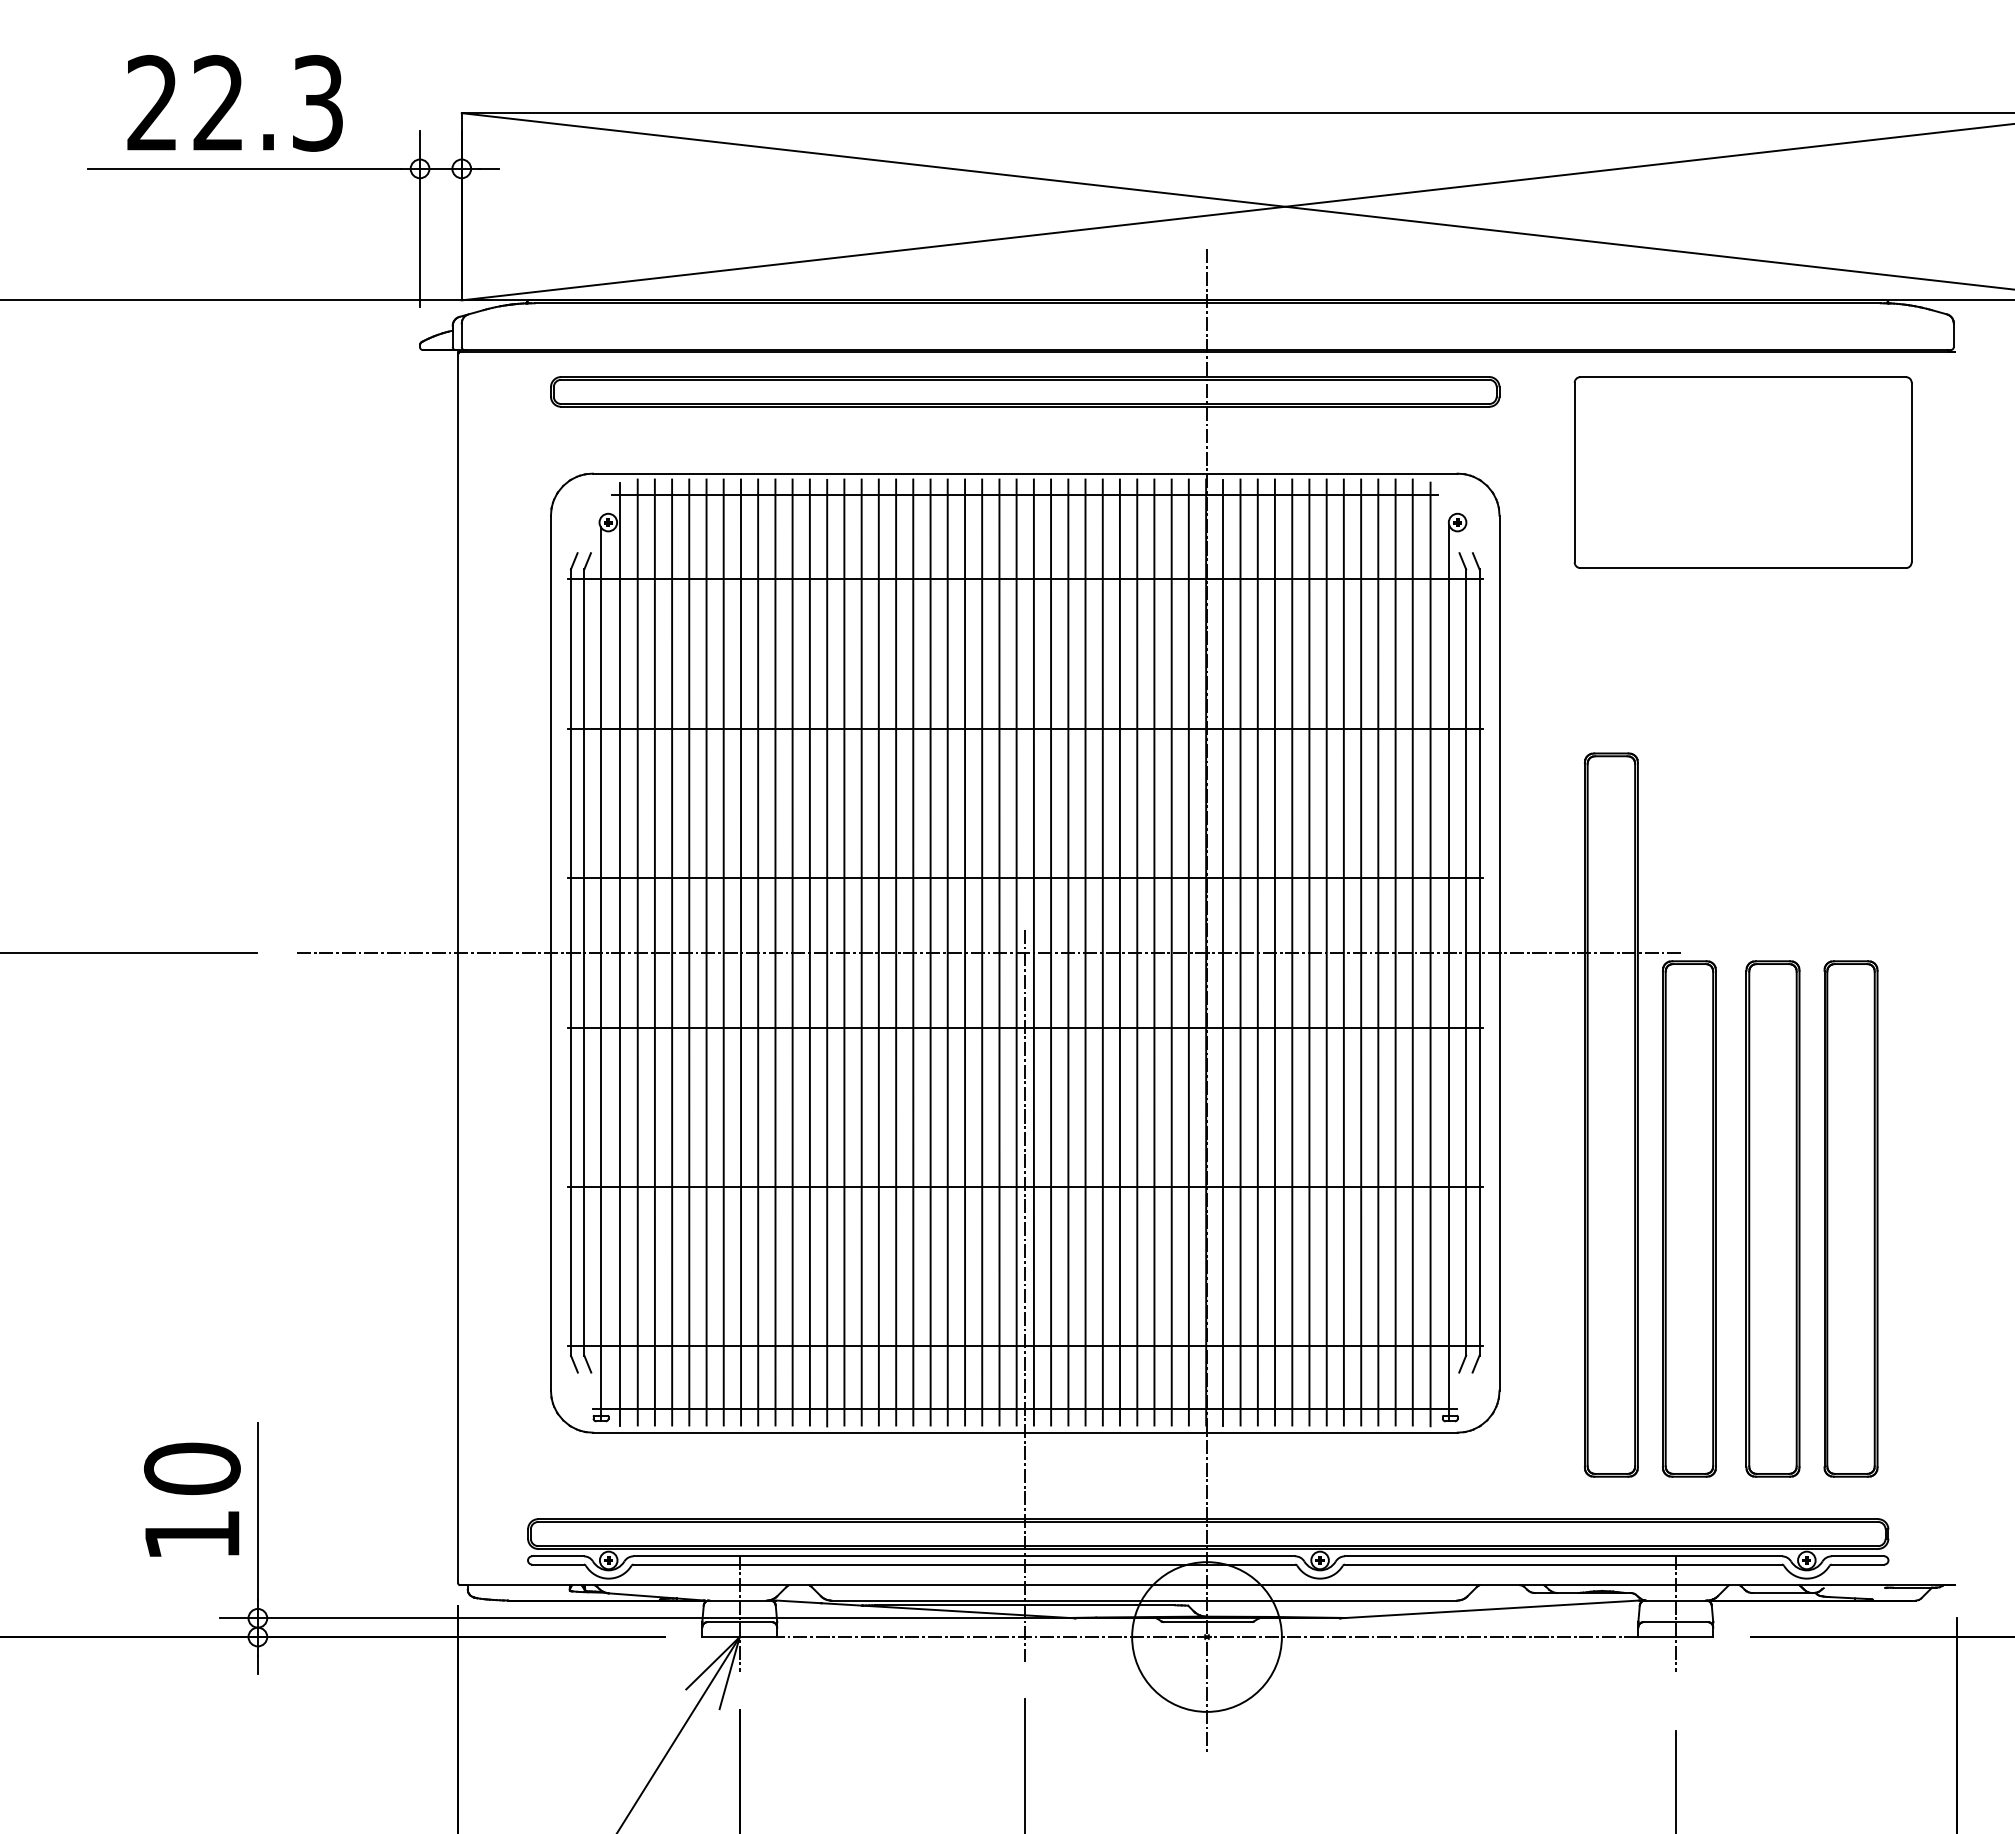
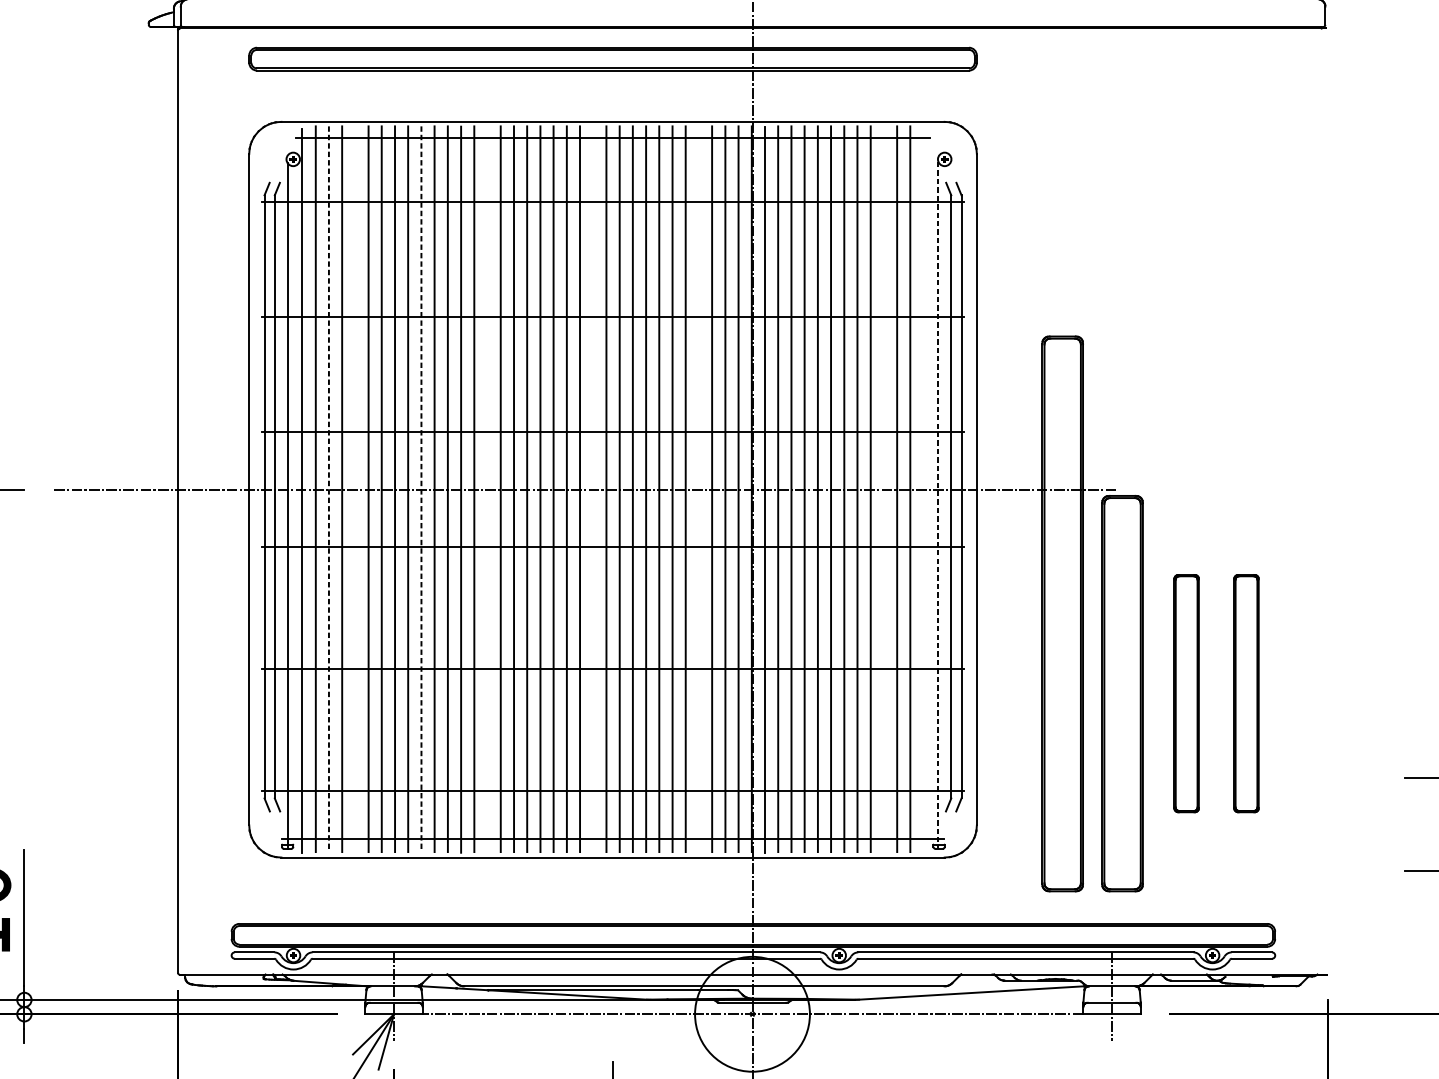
part: (1742, 472) -> (1163, 120), removed
line: (654, 952) -> (328, 489), solid -> dashed
line: (689, 952) -> (355, 489), removed
line: (775, 952) -> (421, 489), solid -> dashed
line: (861, 952) -> (487, 489), removed
line: (999, 952) -> (593, 489), removed
line: (1137, 952) -> (699, 489), removed
line: (1378, 952) -> (884, 489), removed
line: (1430, 954) -> (923, 490), removed
line: (1449, 973) -> (938, 505), solid -> dashed
part: (1772, 1218) -> (1186, 693), size x0.6
part: (1850, 1218) -> (1246, 693), size x0.6
line: (1025, 1295) -> (613, 752), removed

